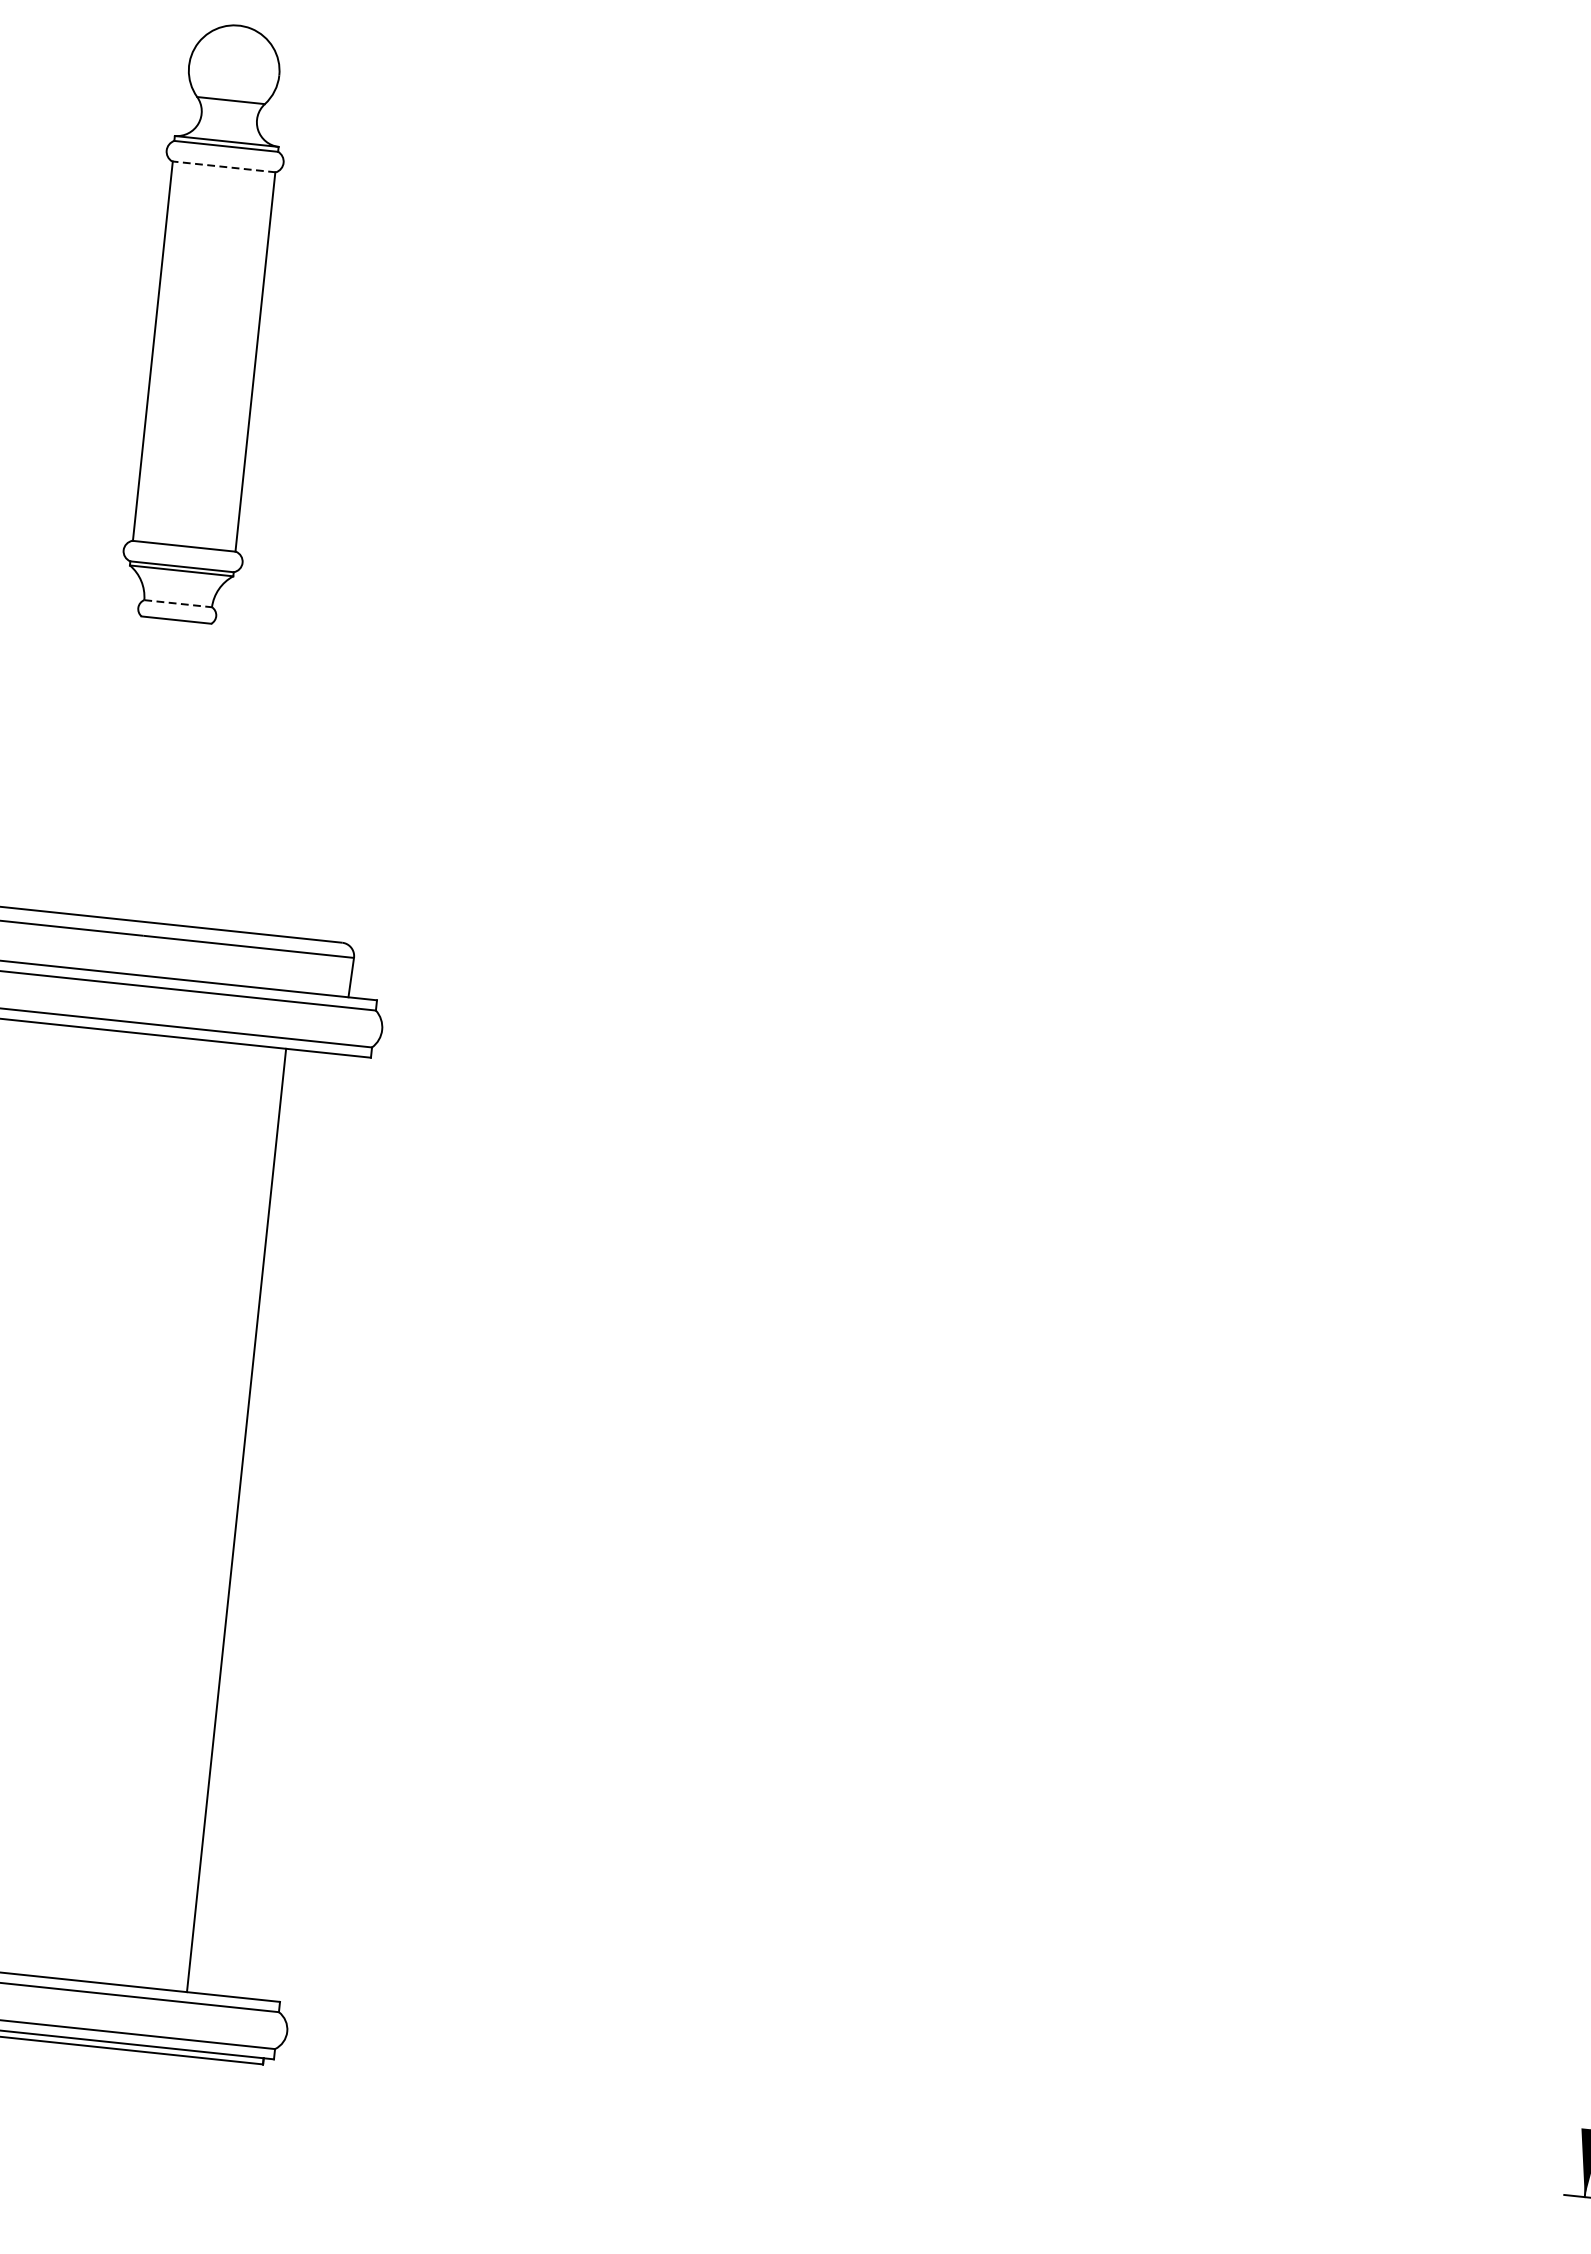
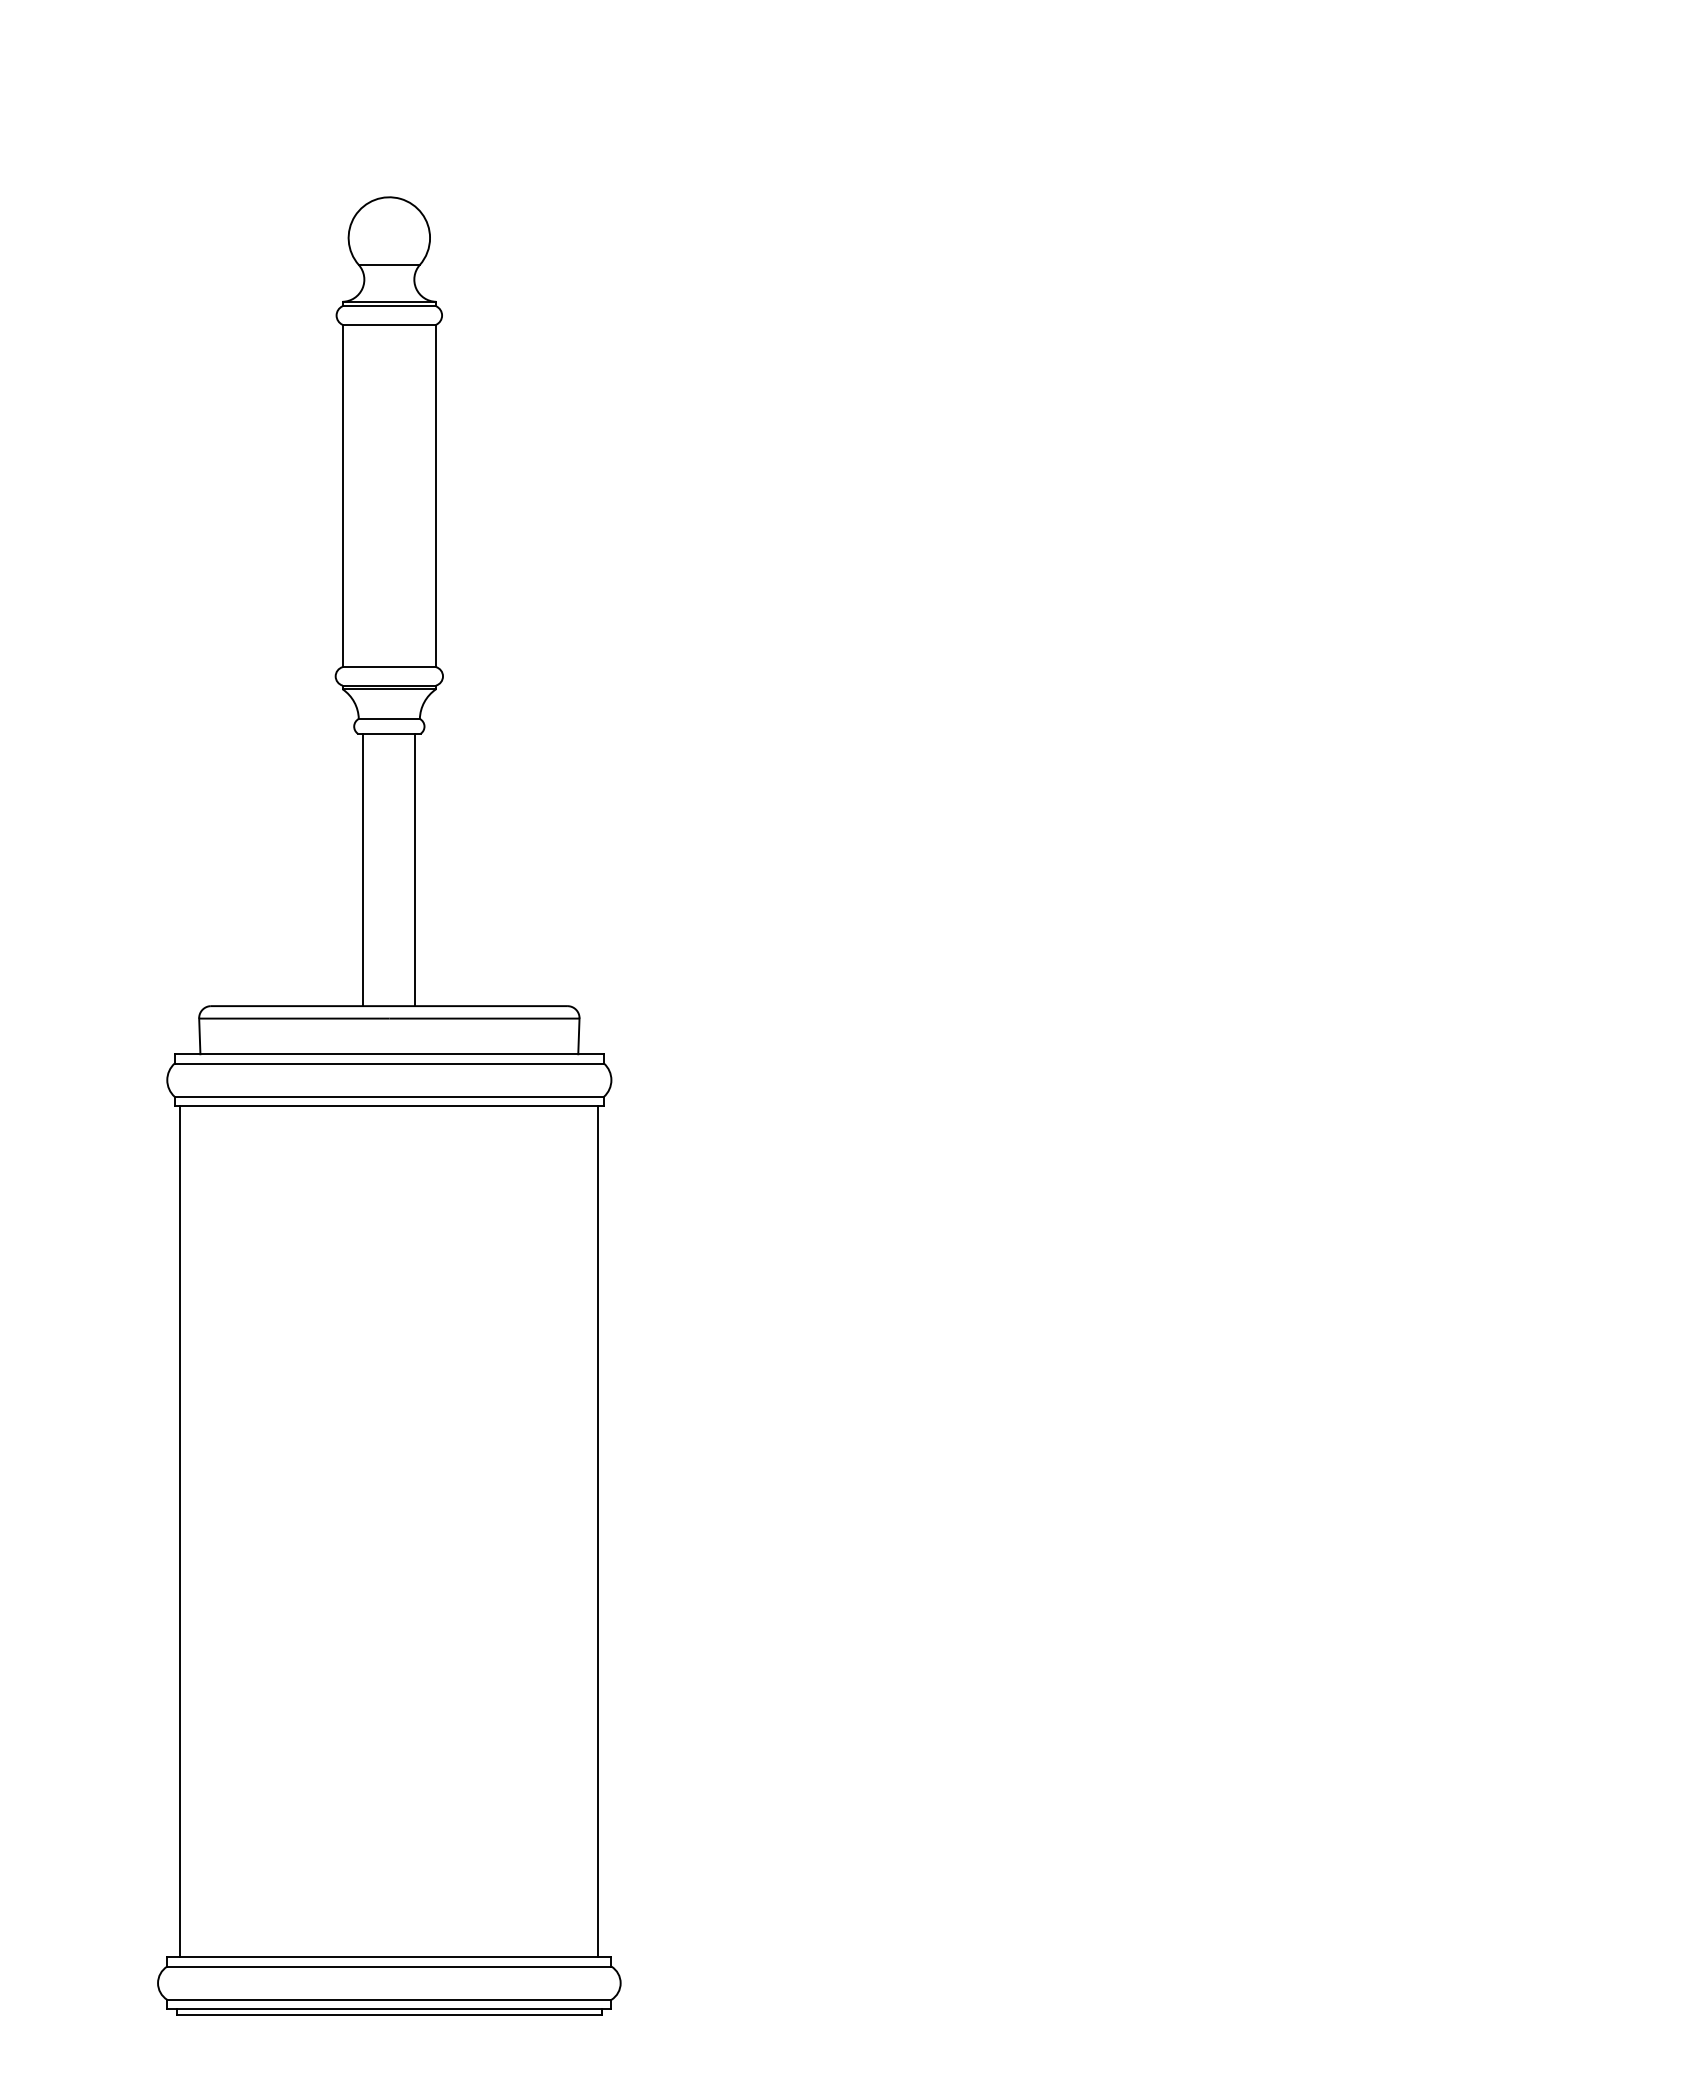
line: (224, 166) -> (389, 324), dashed -> solid
line: (178, 603) -> (389, 718), dashed -> solid
line: (131, 767) -> (363, 869), added
line: (189, 773) -> (415, 869), added
line: (236, 1520) -> (598, 1531), moved

